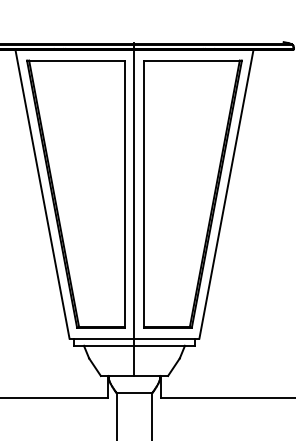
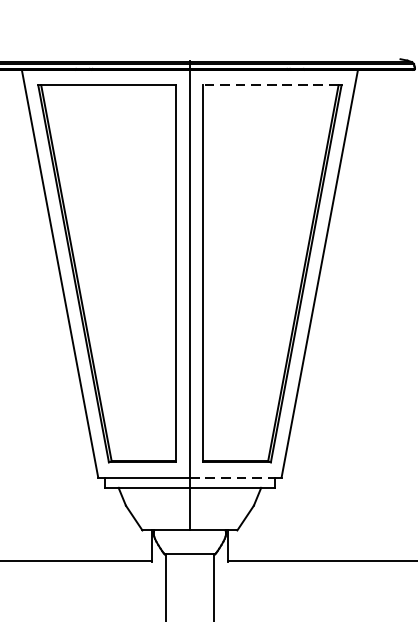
line: (191, 60) -> (270, 85), solid -> dashed
line: (165, 338) -> (233, 477), solid -> dashed

